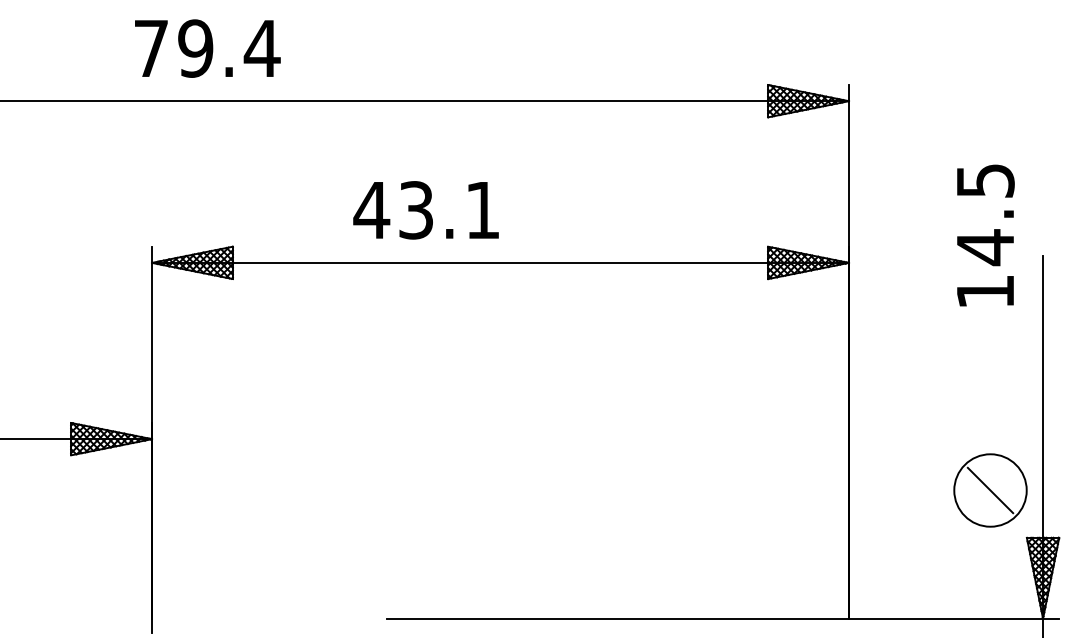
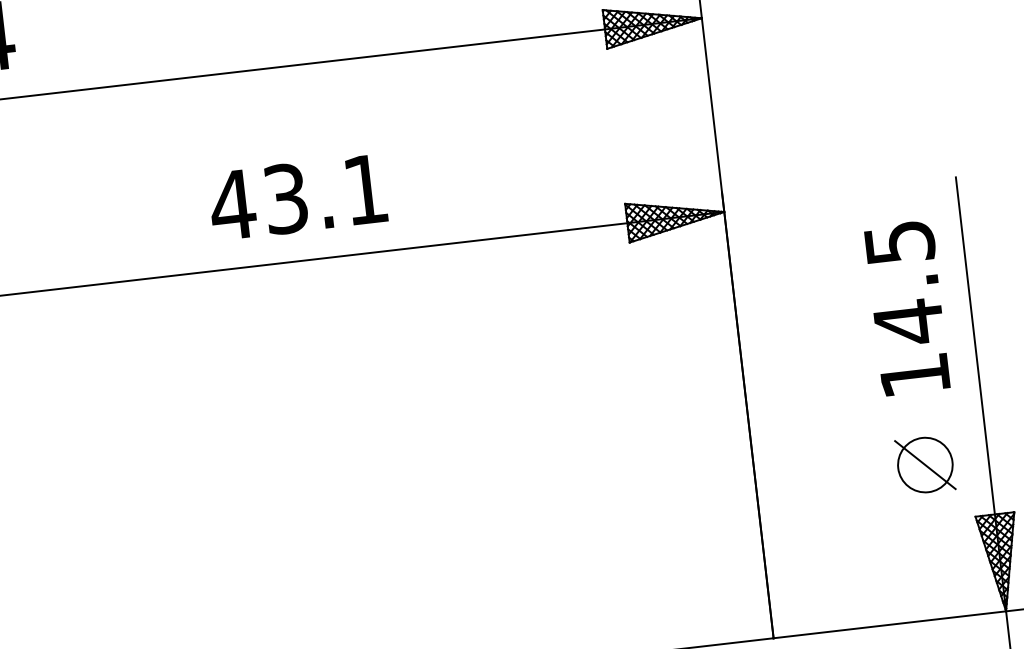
text: (425, 210) -> (297, 197), moved
text: (985, 235) -> (907, 308), moved
circle: (990, 490) -> (925, 465), size x0.62

